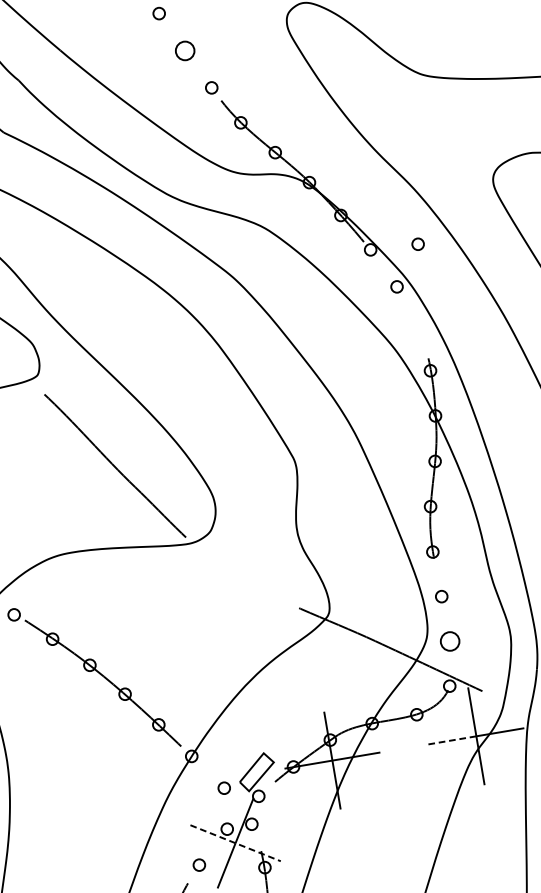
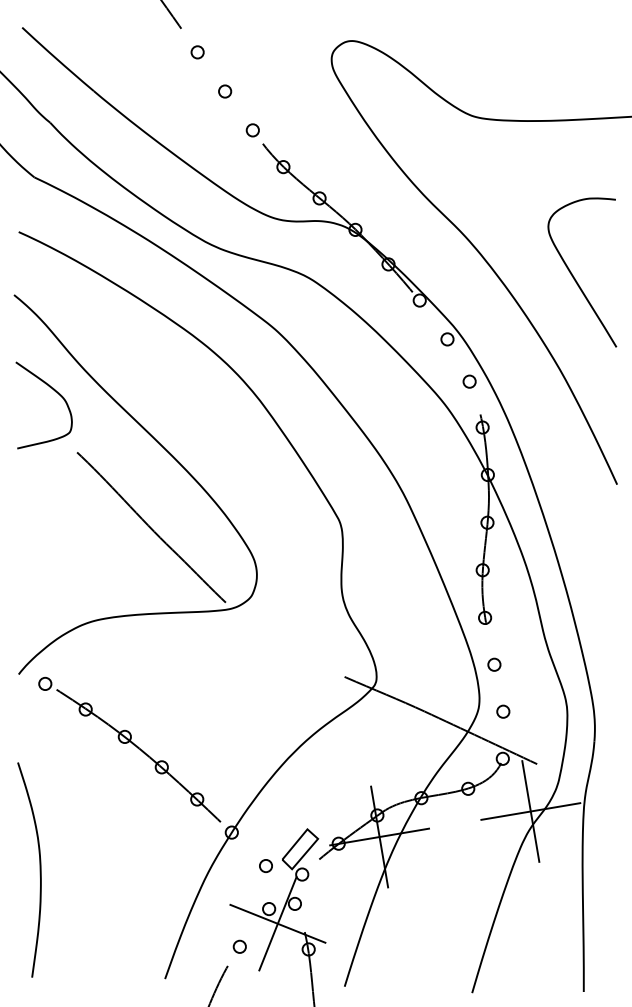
circle: (185, 50) -> (225, 91), size x0.62
circle: (418, 244) -> (469, 381), moved
circle: (450, 641) -> (503, 711), size x0.62
line: (452, 740) -> (505, 815), dashed -> solid
line: (236, 843) -> (278, 924), dashed -> solid

